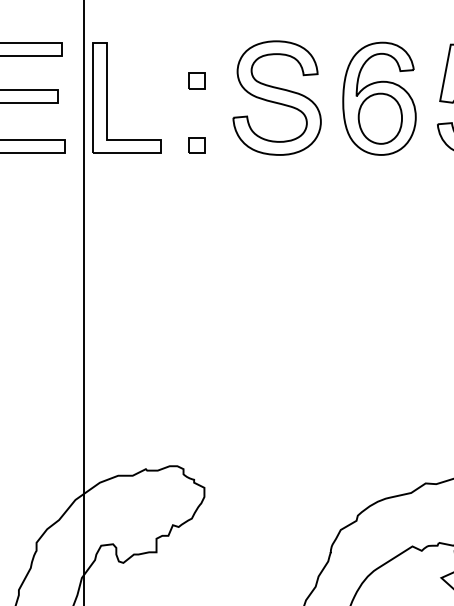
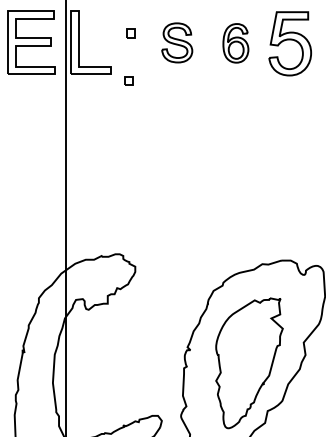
part: (277, 97) -> (177, 42), size x0.6
part: (378, 99) -> (235, 43), size x0.6
part: (196, 144) -> (128, 80), moved

